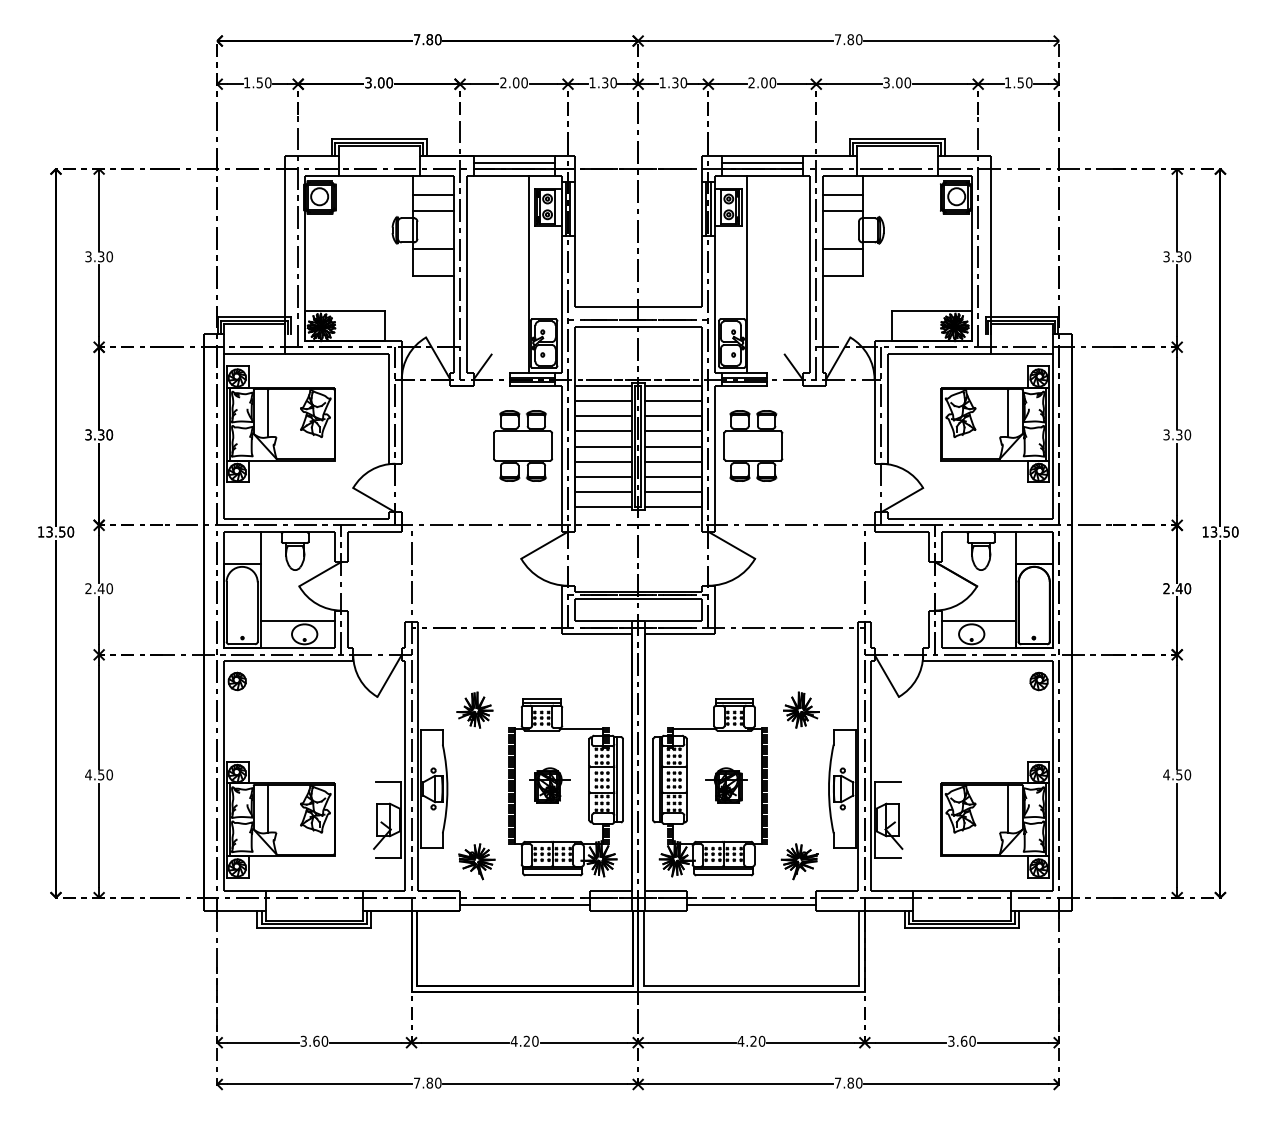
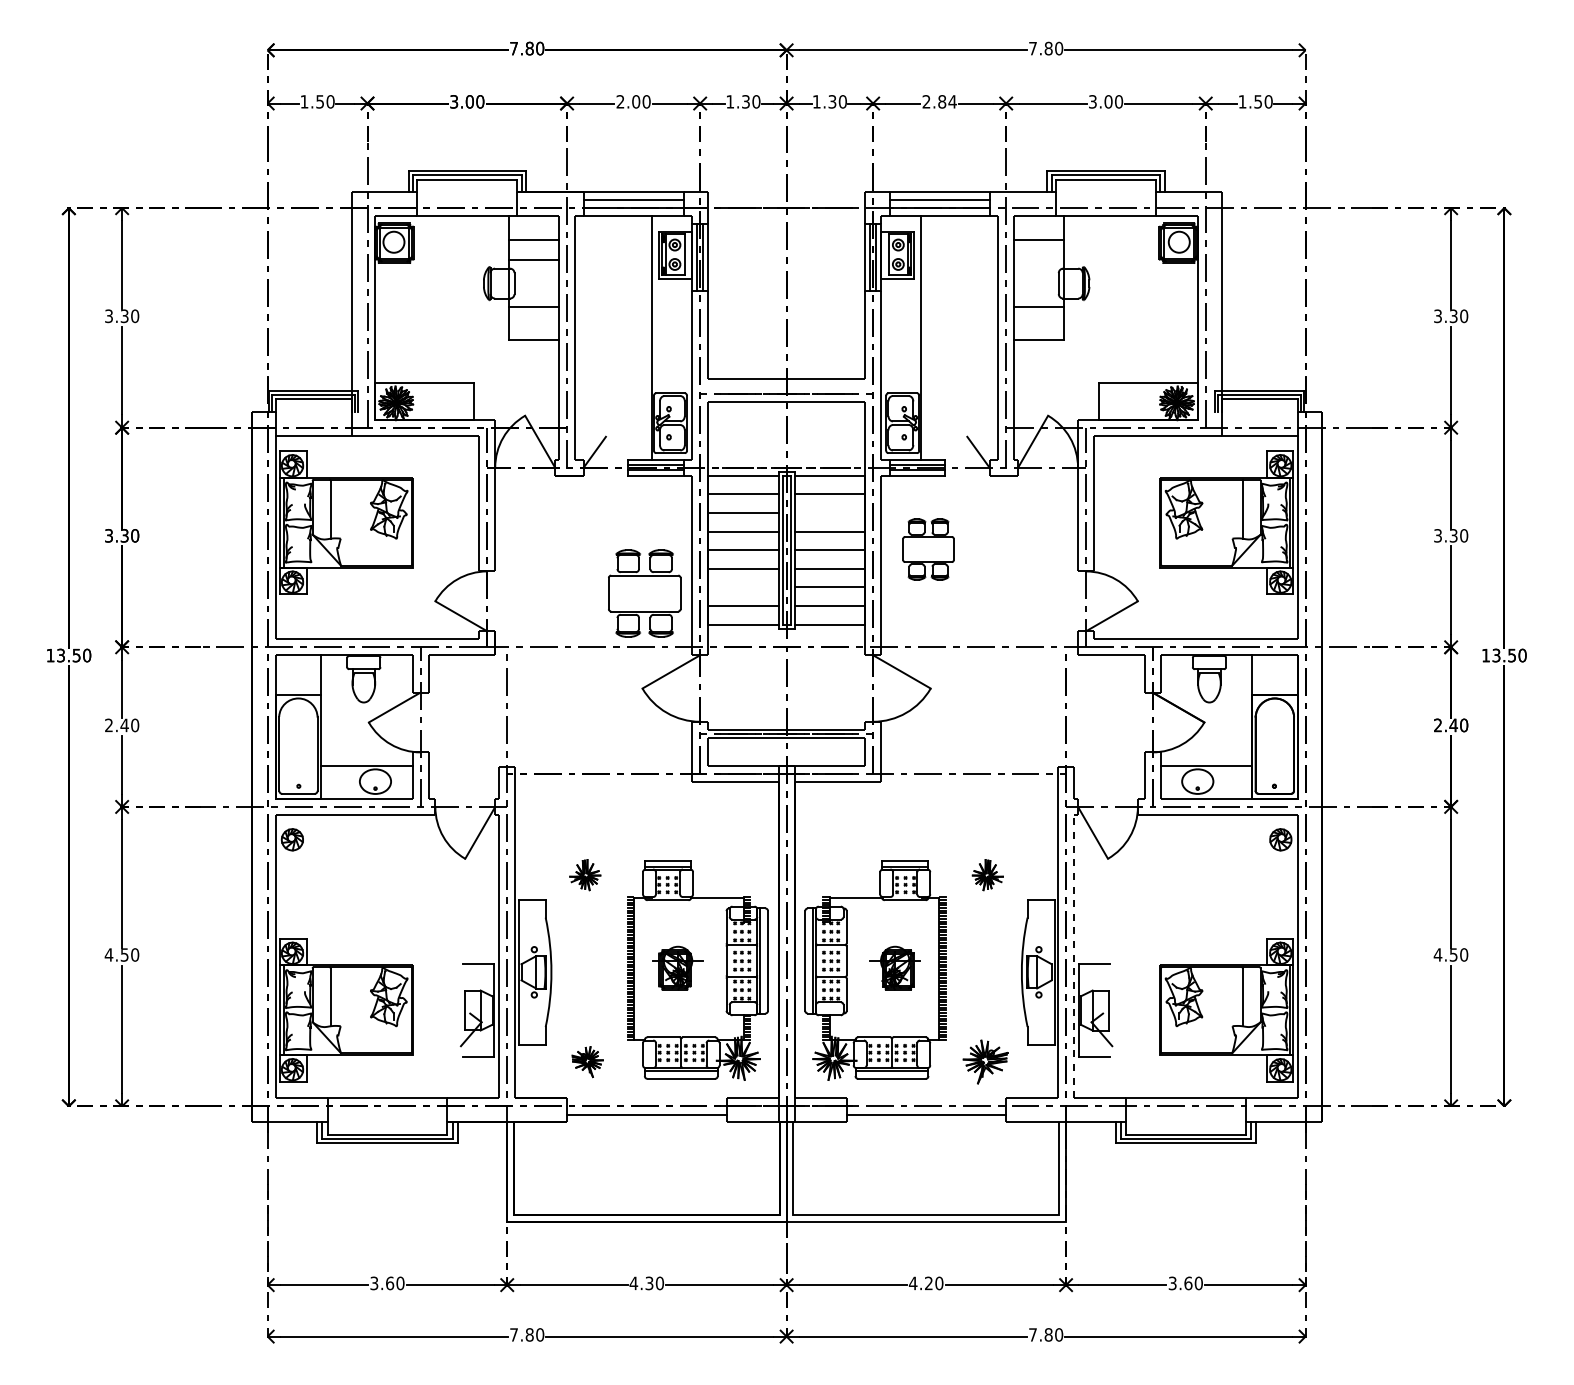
text: (768, 82) -> (947, 101), 2.00 -> 2.84
line: (843, 211) -> (1039, 260), removed
line: (672, 415) -> (829, 512), removed
part: (522, 445) -> (644, 593), moved
part: (753, 445) -> (928, 549), size x0.7
line: (603, 476) -> (743, 587), removed
part: (474, 709) -> (584, 874), size x0.7
part: (801, 709) -> (987, 874), size x0.7
line: (871, 776) -> (1074, 956), solid -> dashed
part: (476, 861) -> (587, 1061), size x0.7
text: (526, 1041) -> (649, 1283), 4.20 -> 4.30

